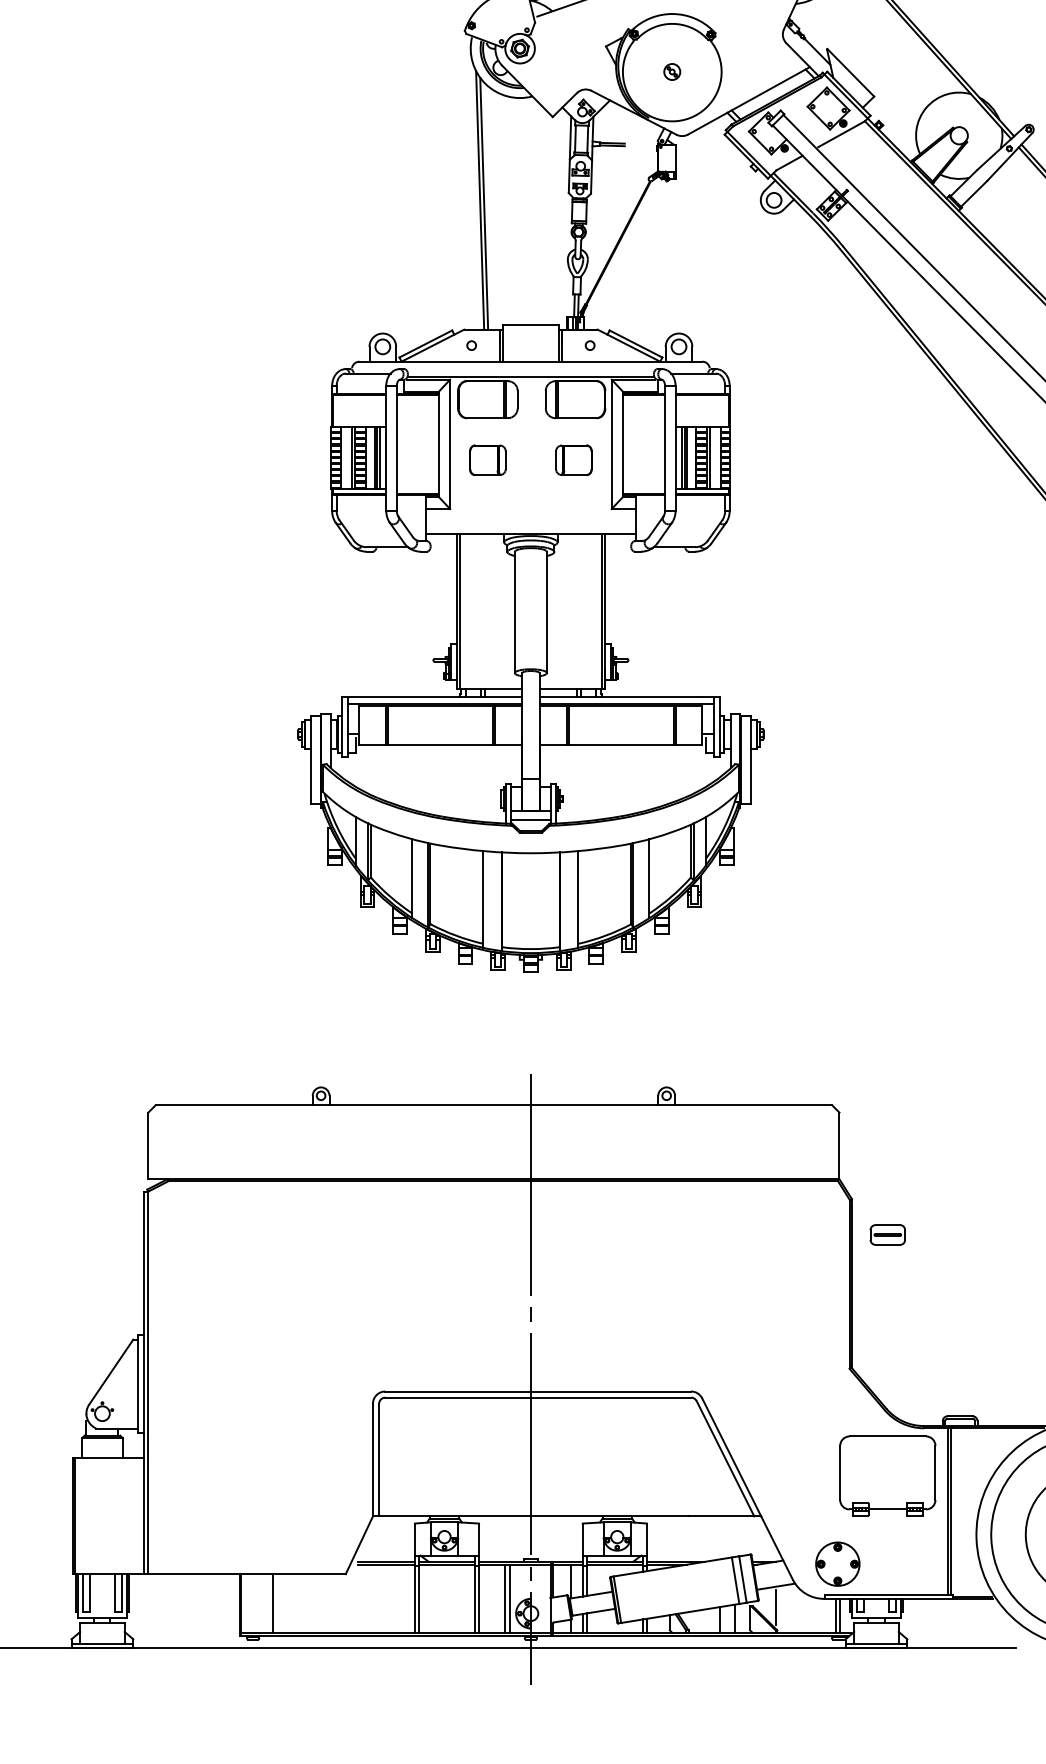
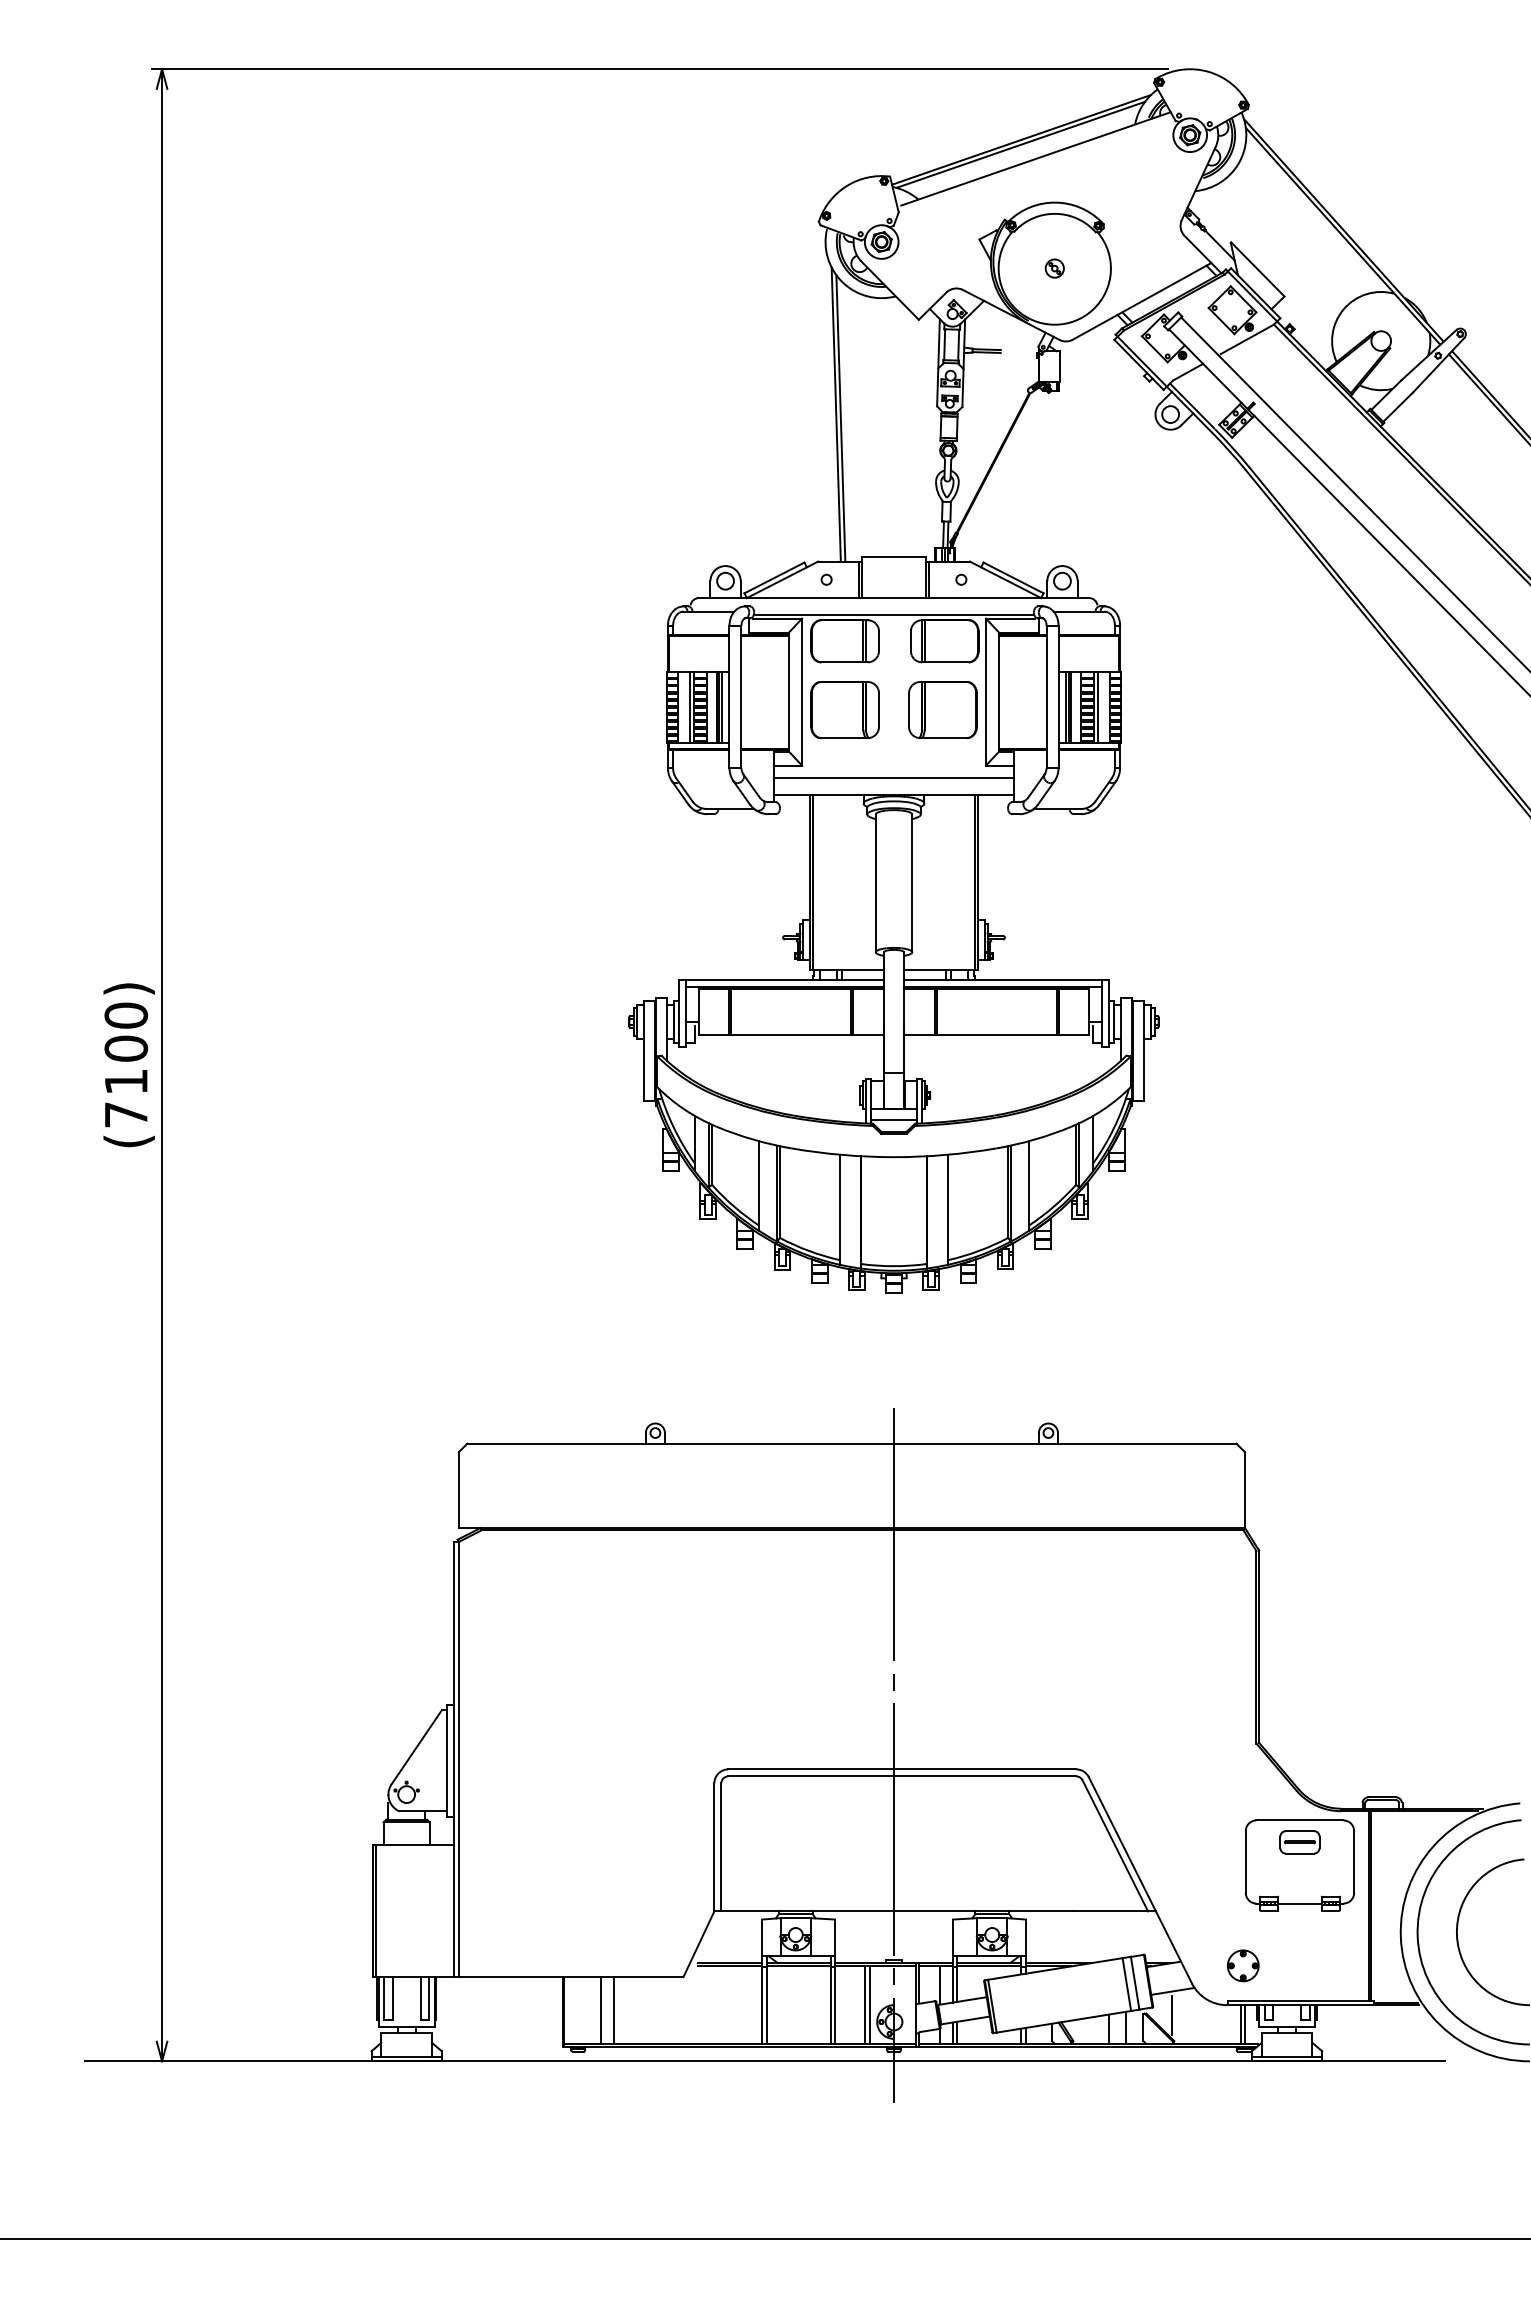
part: (487, 460) -> (844, 710), size x1.67
part: (573, 460) -> (942, 710), size x1.67
line: (530, 519) -> (893, 777), added
part: (887, 1235) -> (1299, 1842), moved
part: (838, 1563) -> (1243, 1965), size x0.62
line: (284, 1603) -> (613, 2010), added

